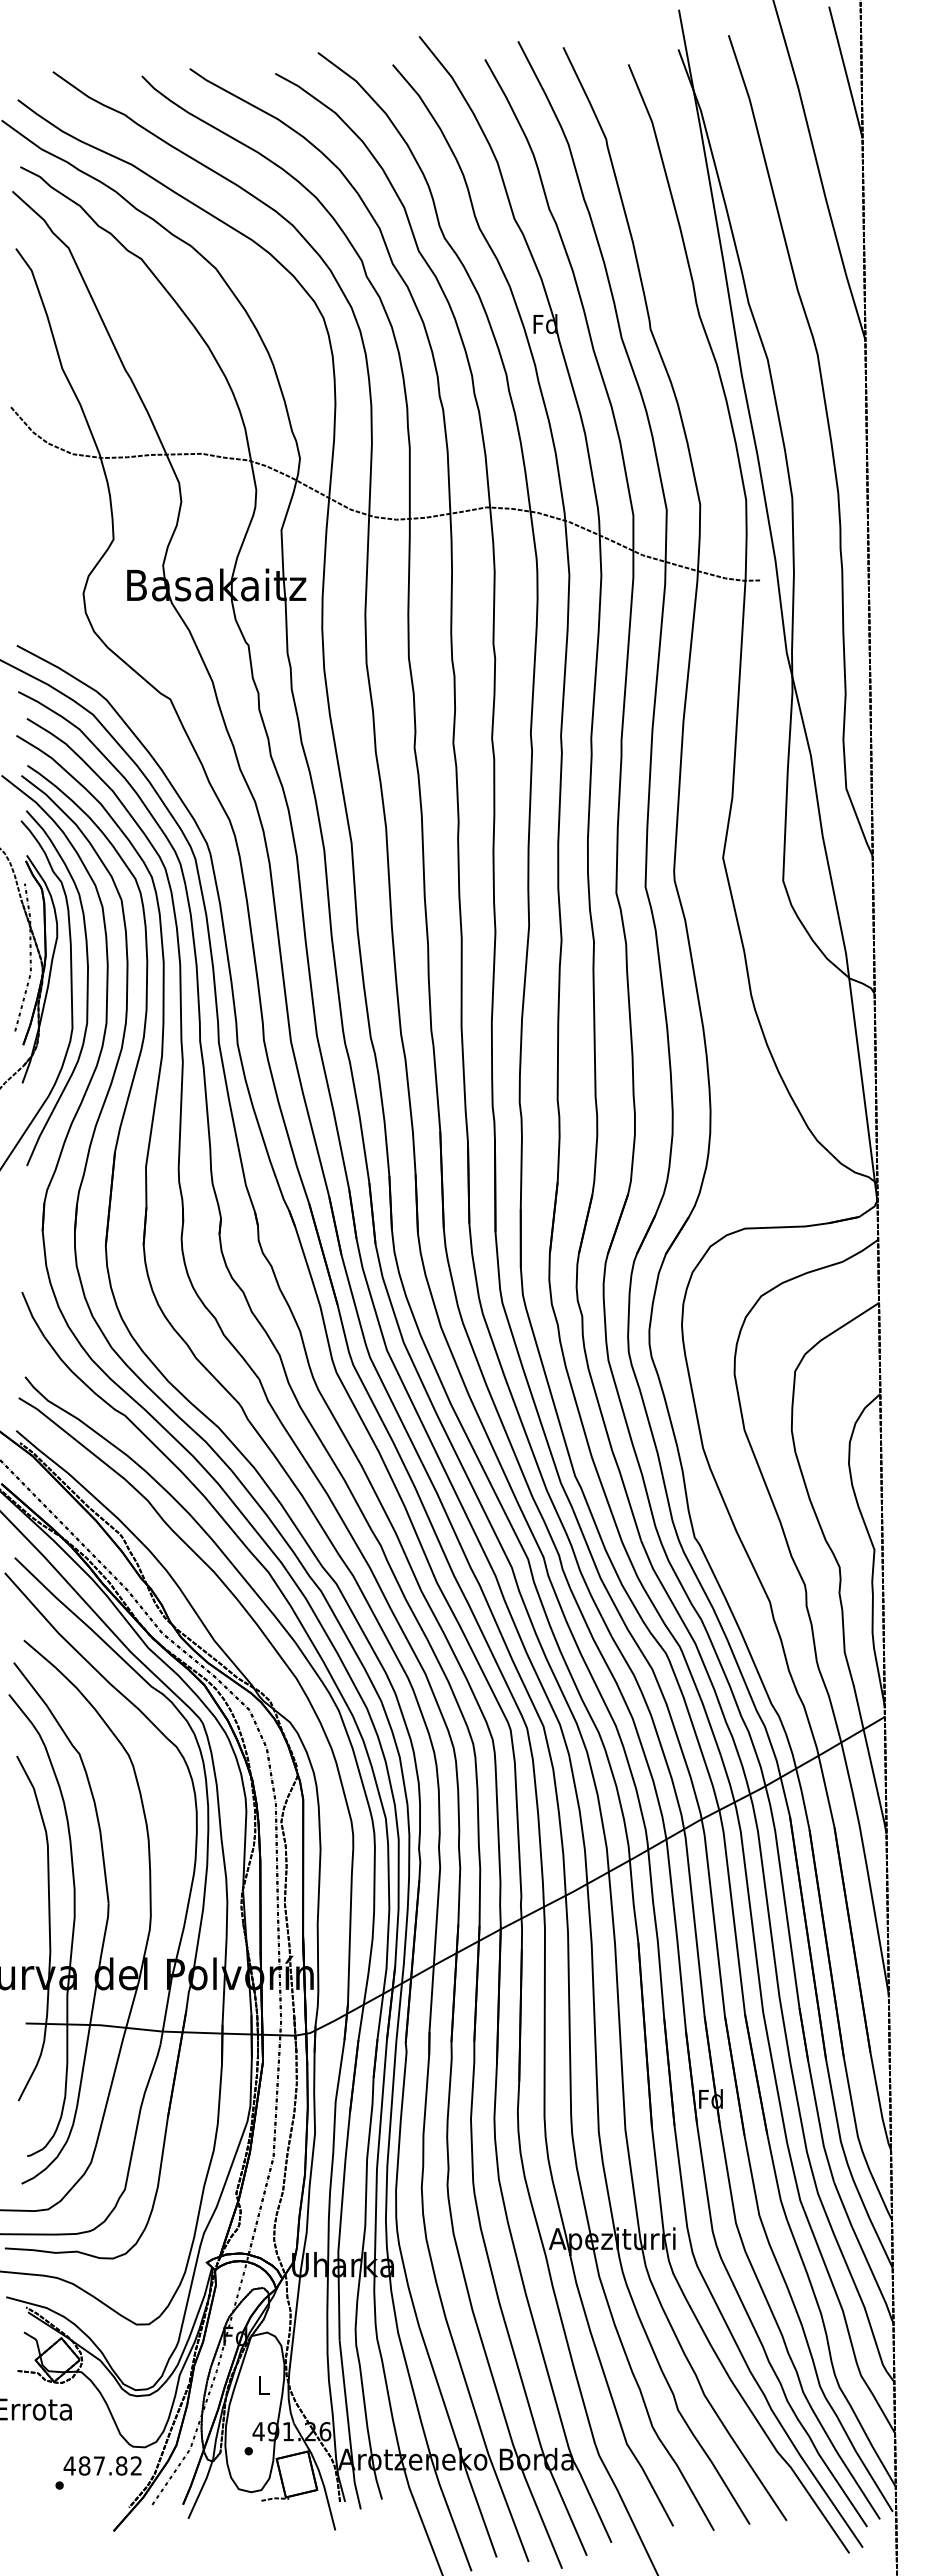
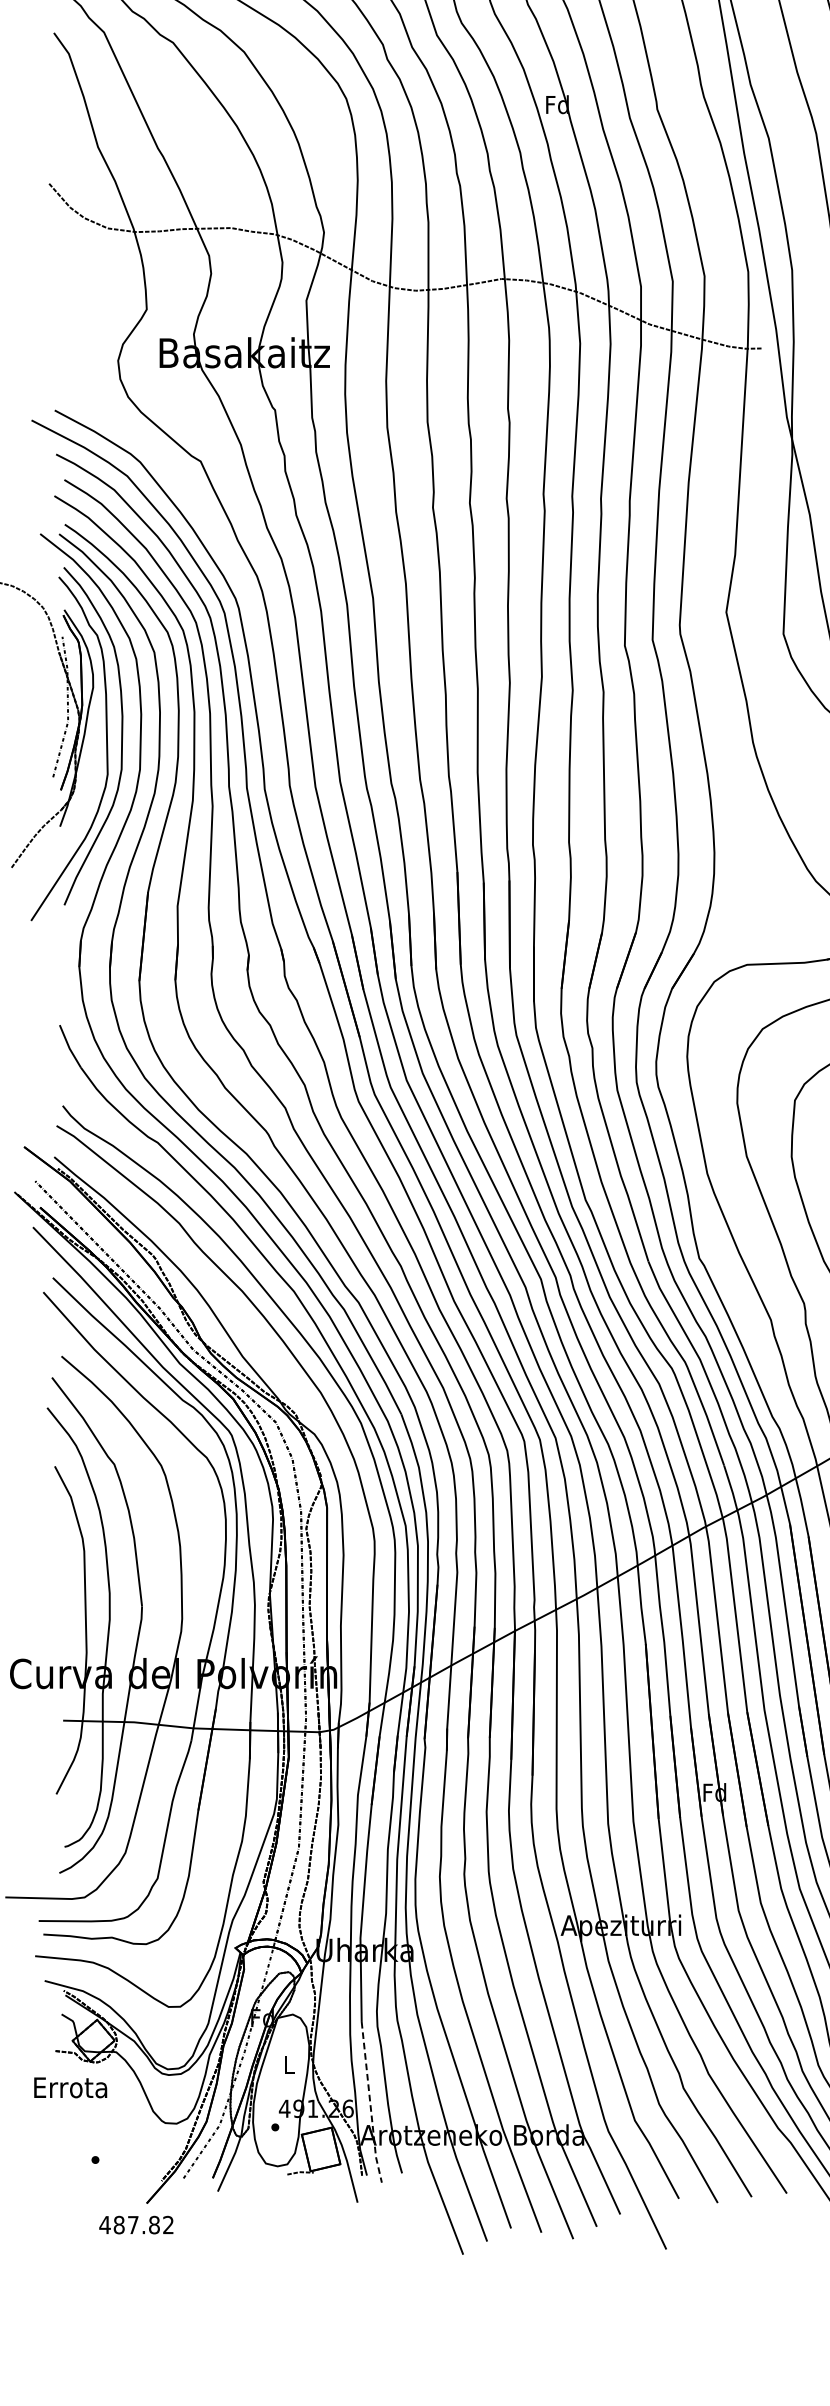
line: (348, 2426) -> (370, 2103), solid -> dashed
text: (102, 2465) -> (136, 2224), moved

